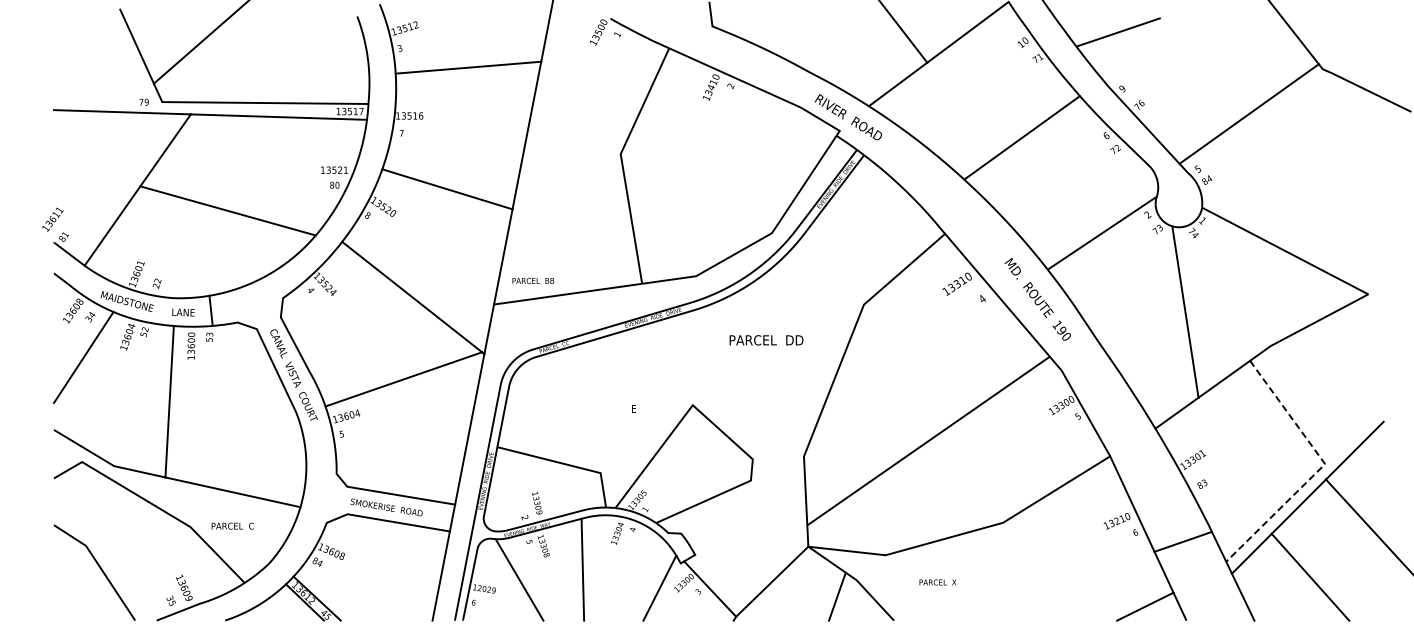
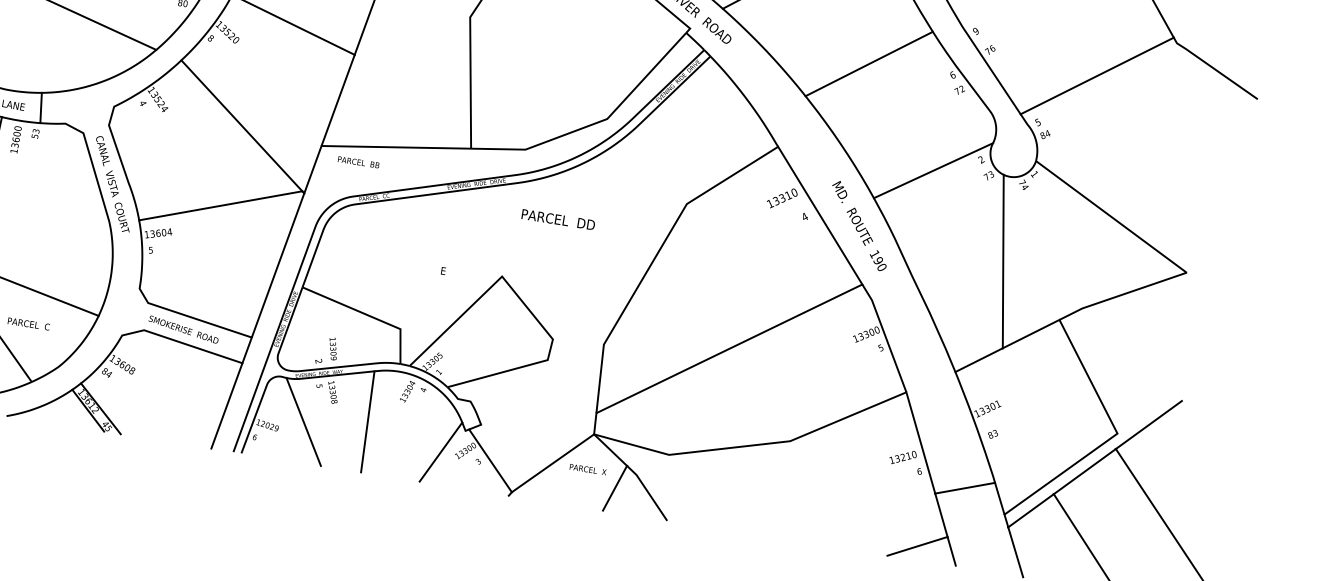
text: (533, 280) -> (358, 162), moved
text: (766, 340) -> (558, 219), moved
line: (1320, 468) -> (1112, 437), dashed -> solid
text: (937, 582) -> (587, 469), moved

